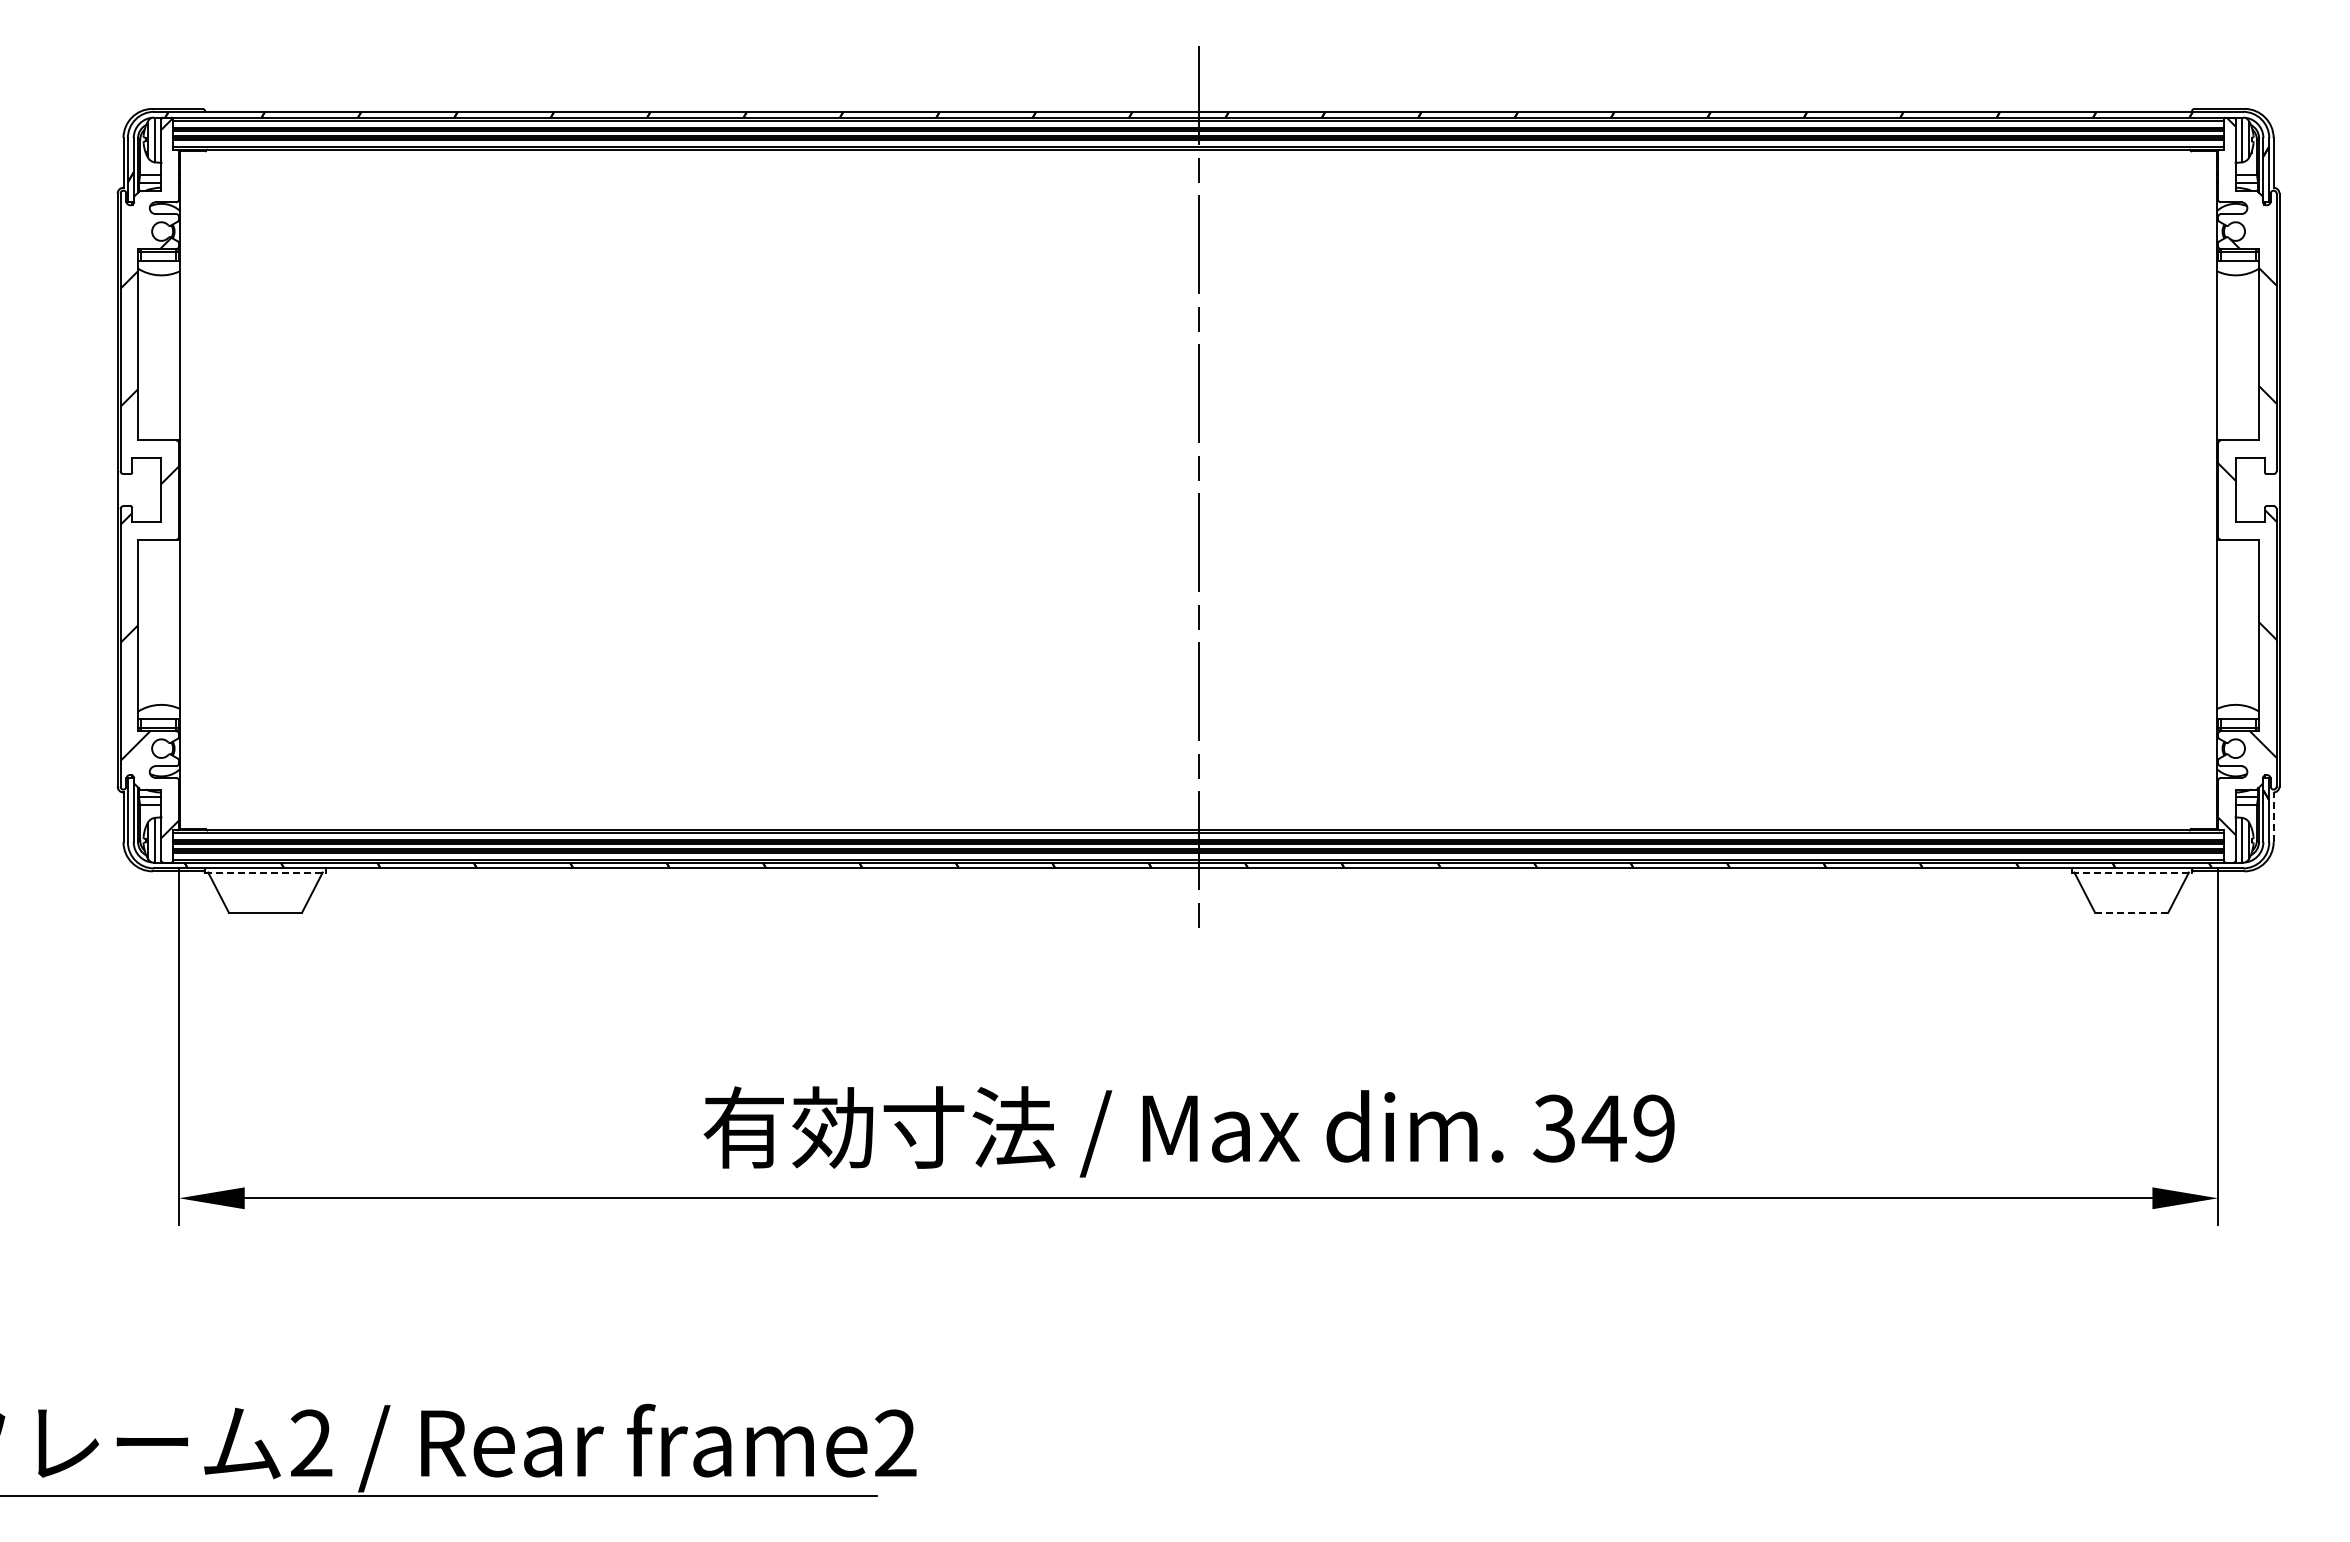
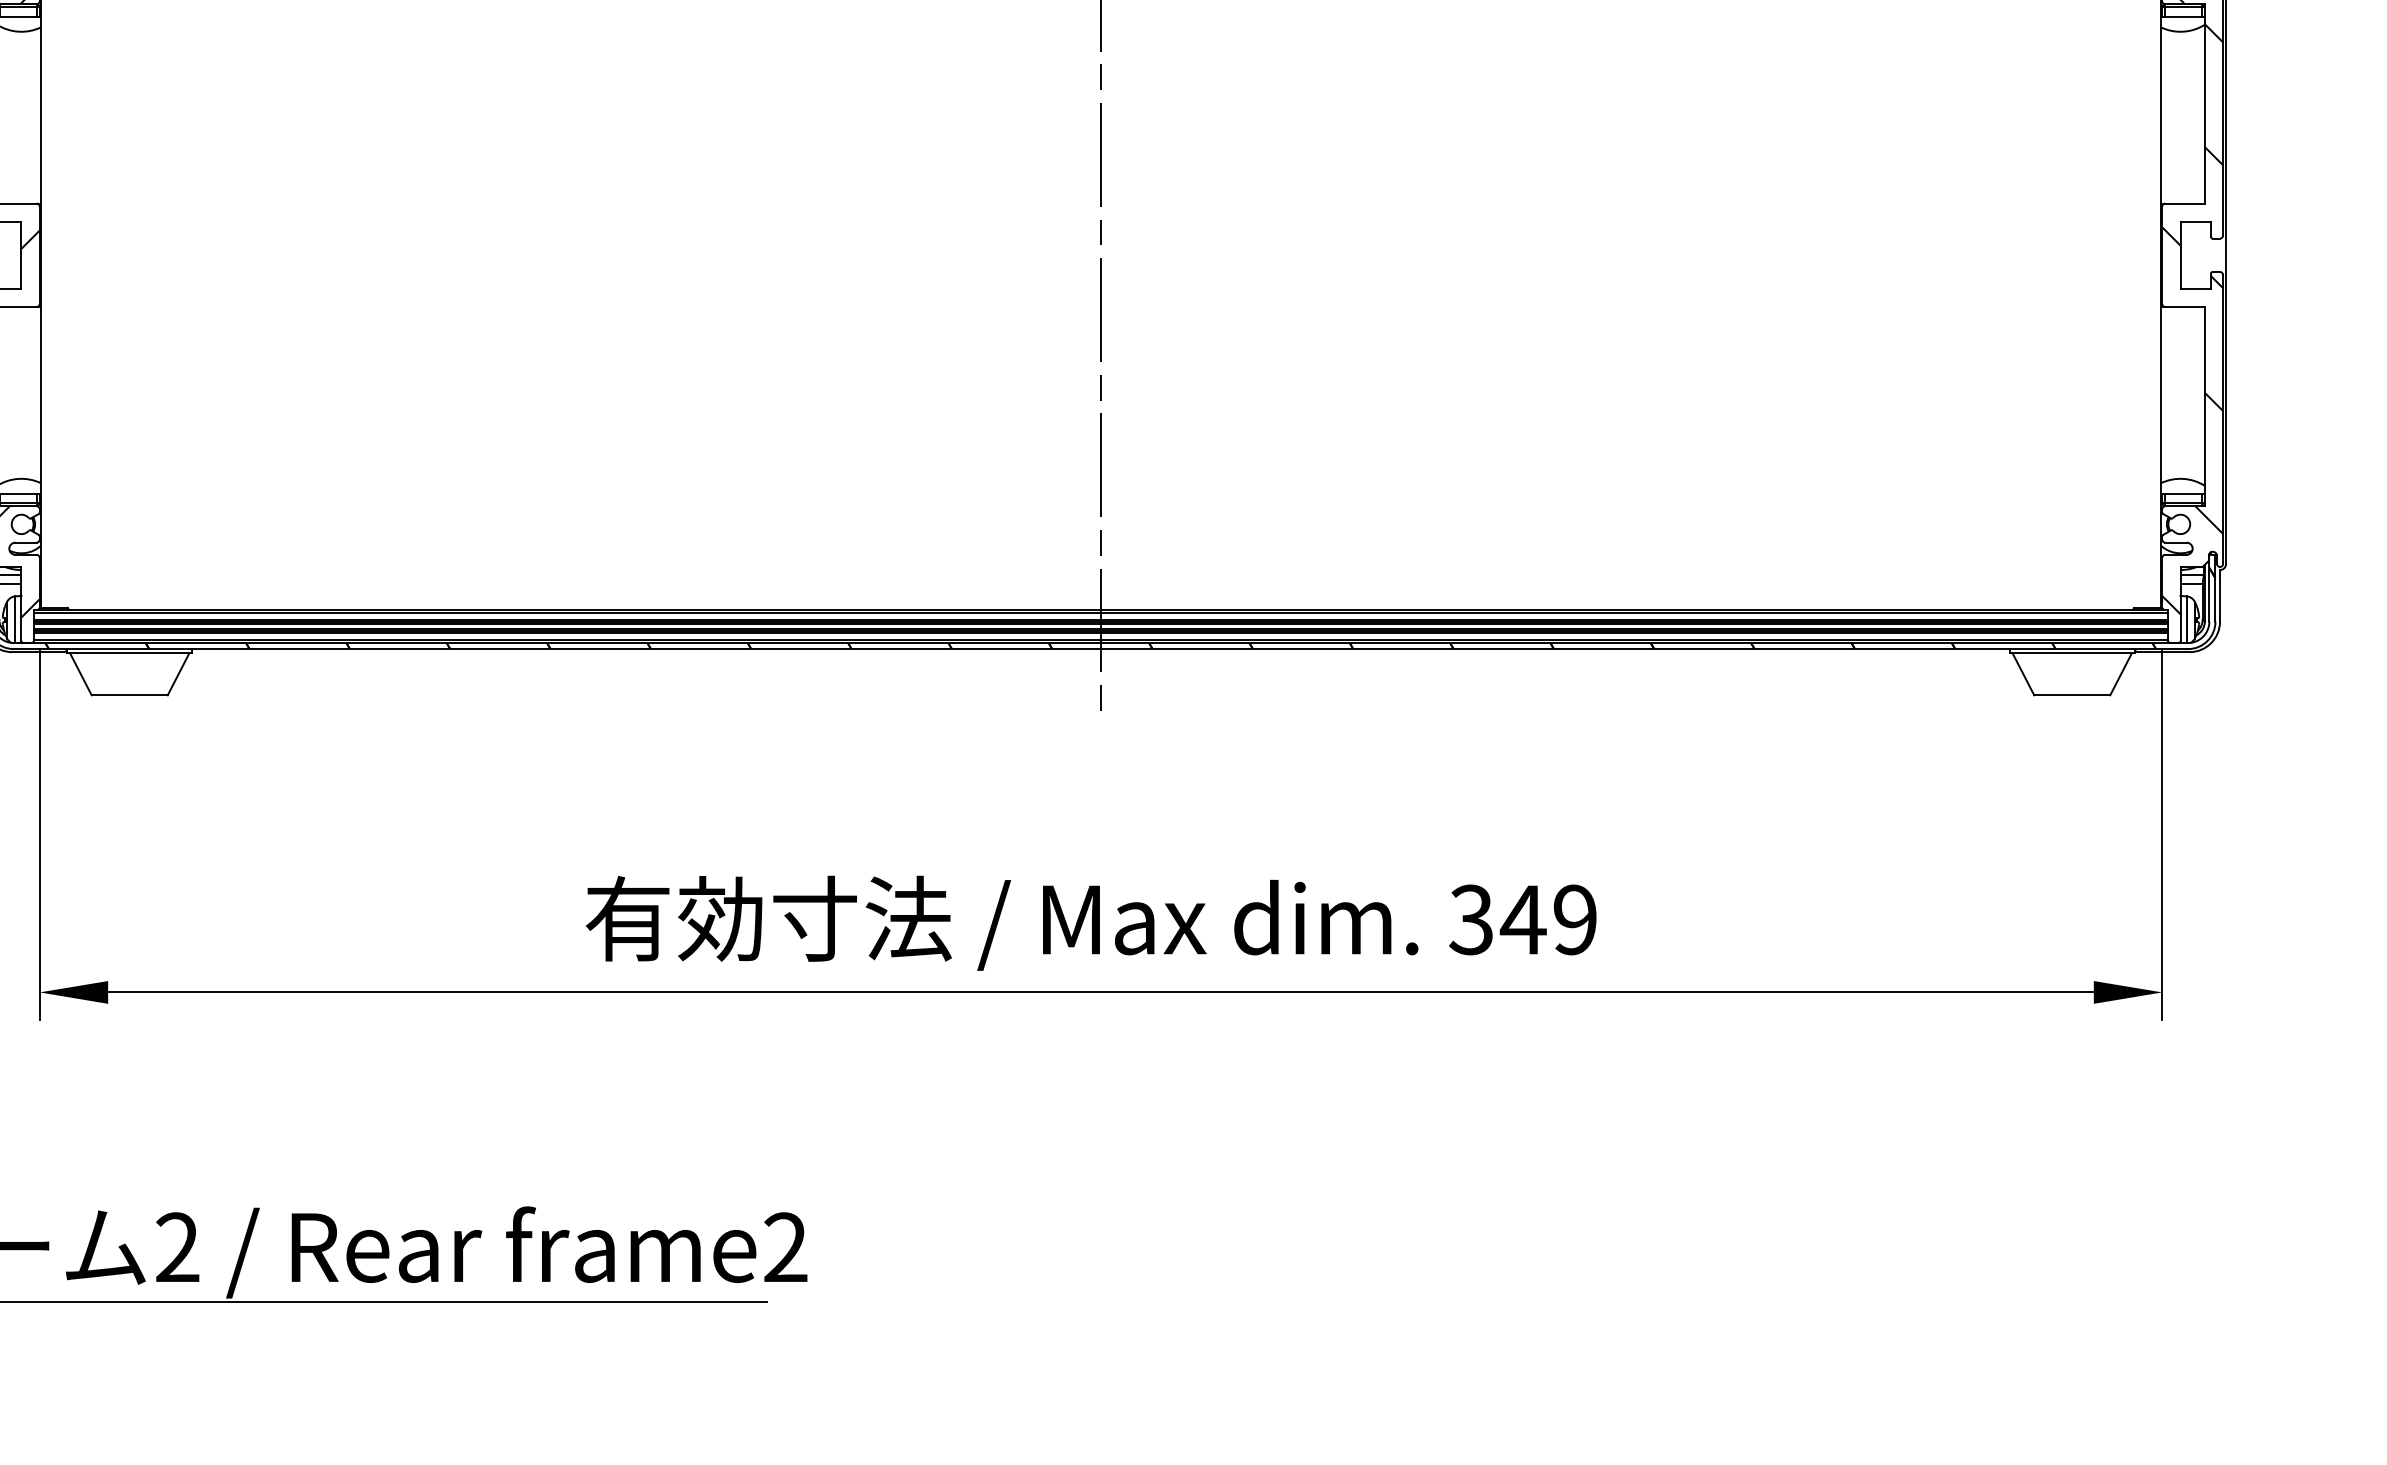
line: (2273, 817) -> (2219, 596), dashed -> solid
line: (265, 872) -> (129, 653), dashed -> solid
line: (2132, 872) -> (2073, 653), dashed -> solid
line: (2131, 912) -> (2072, 694), dashed -> solid

